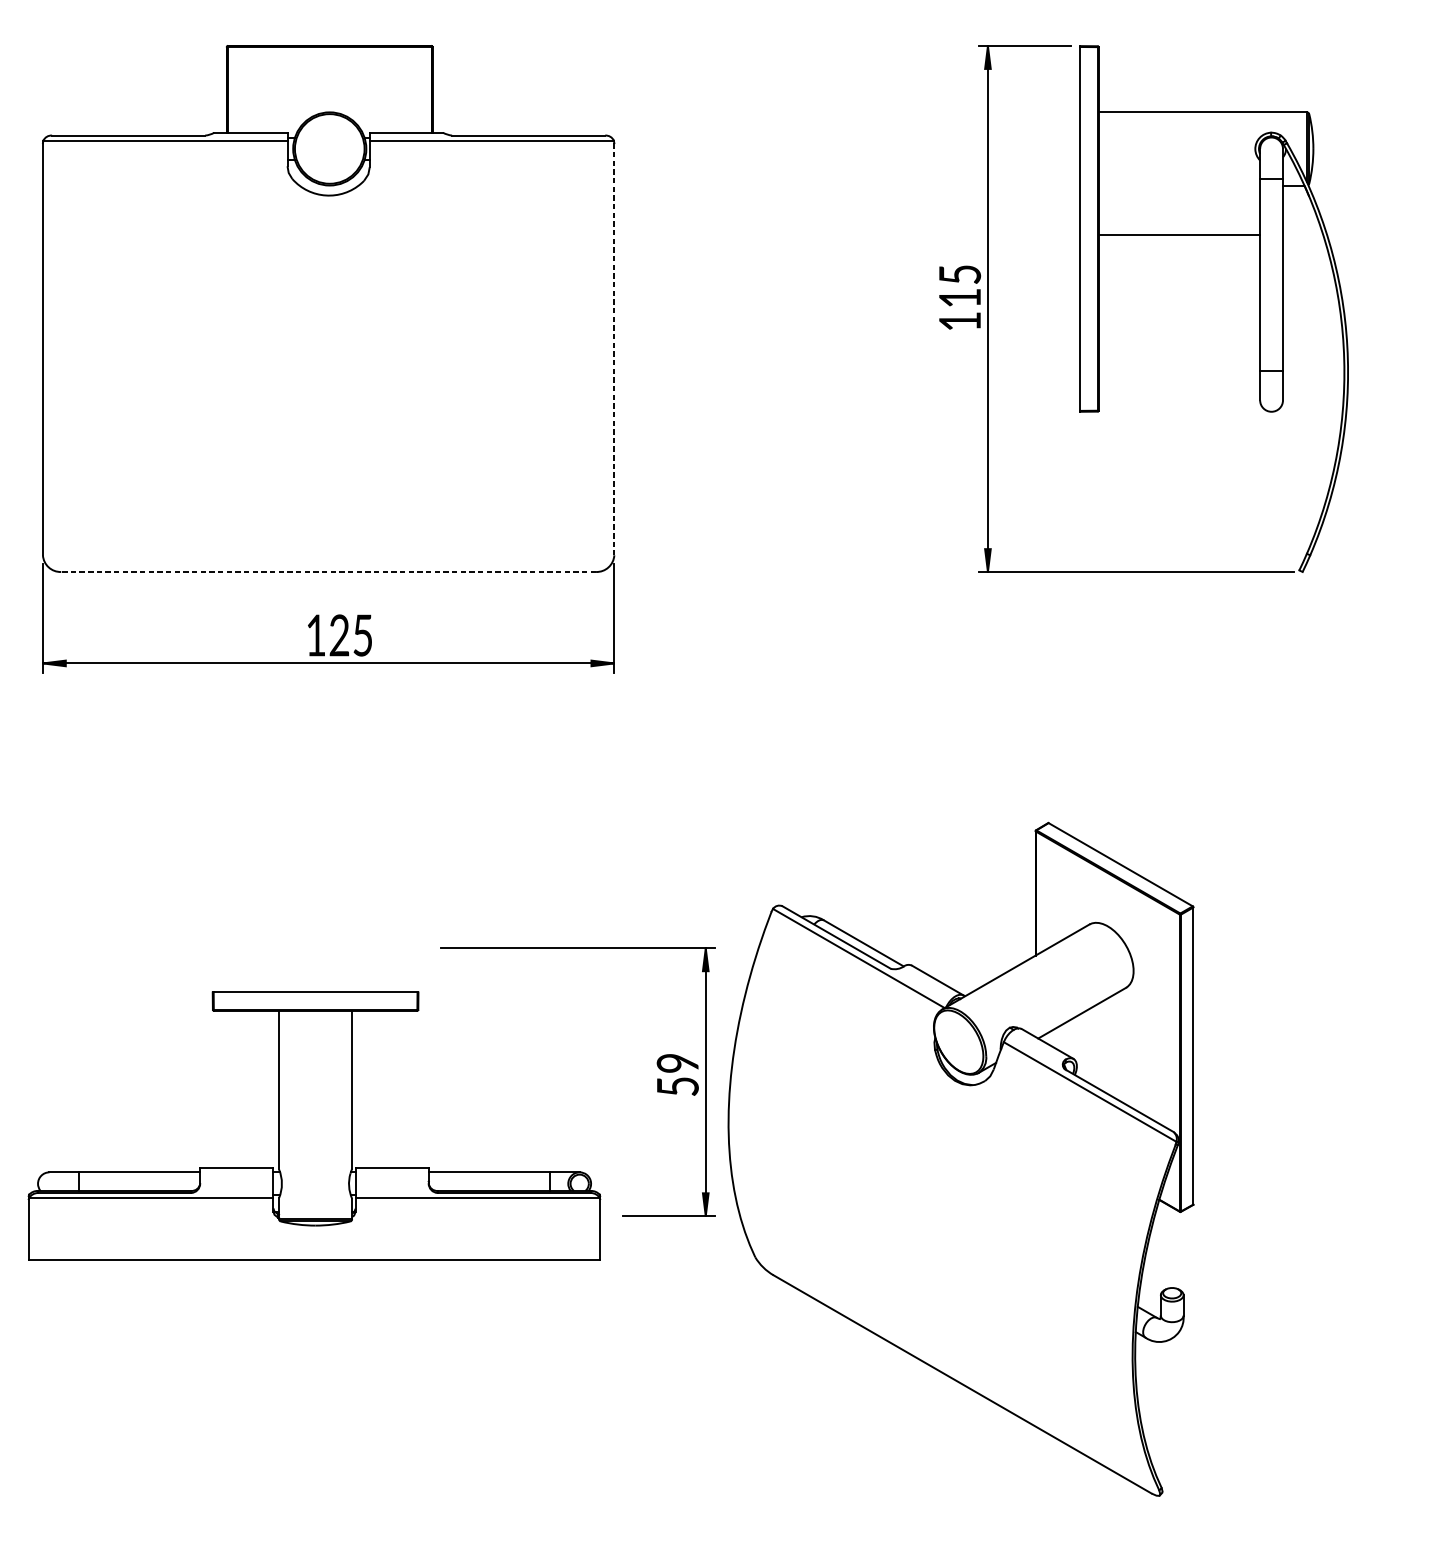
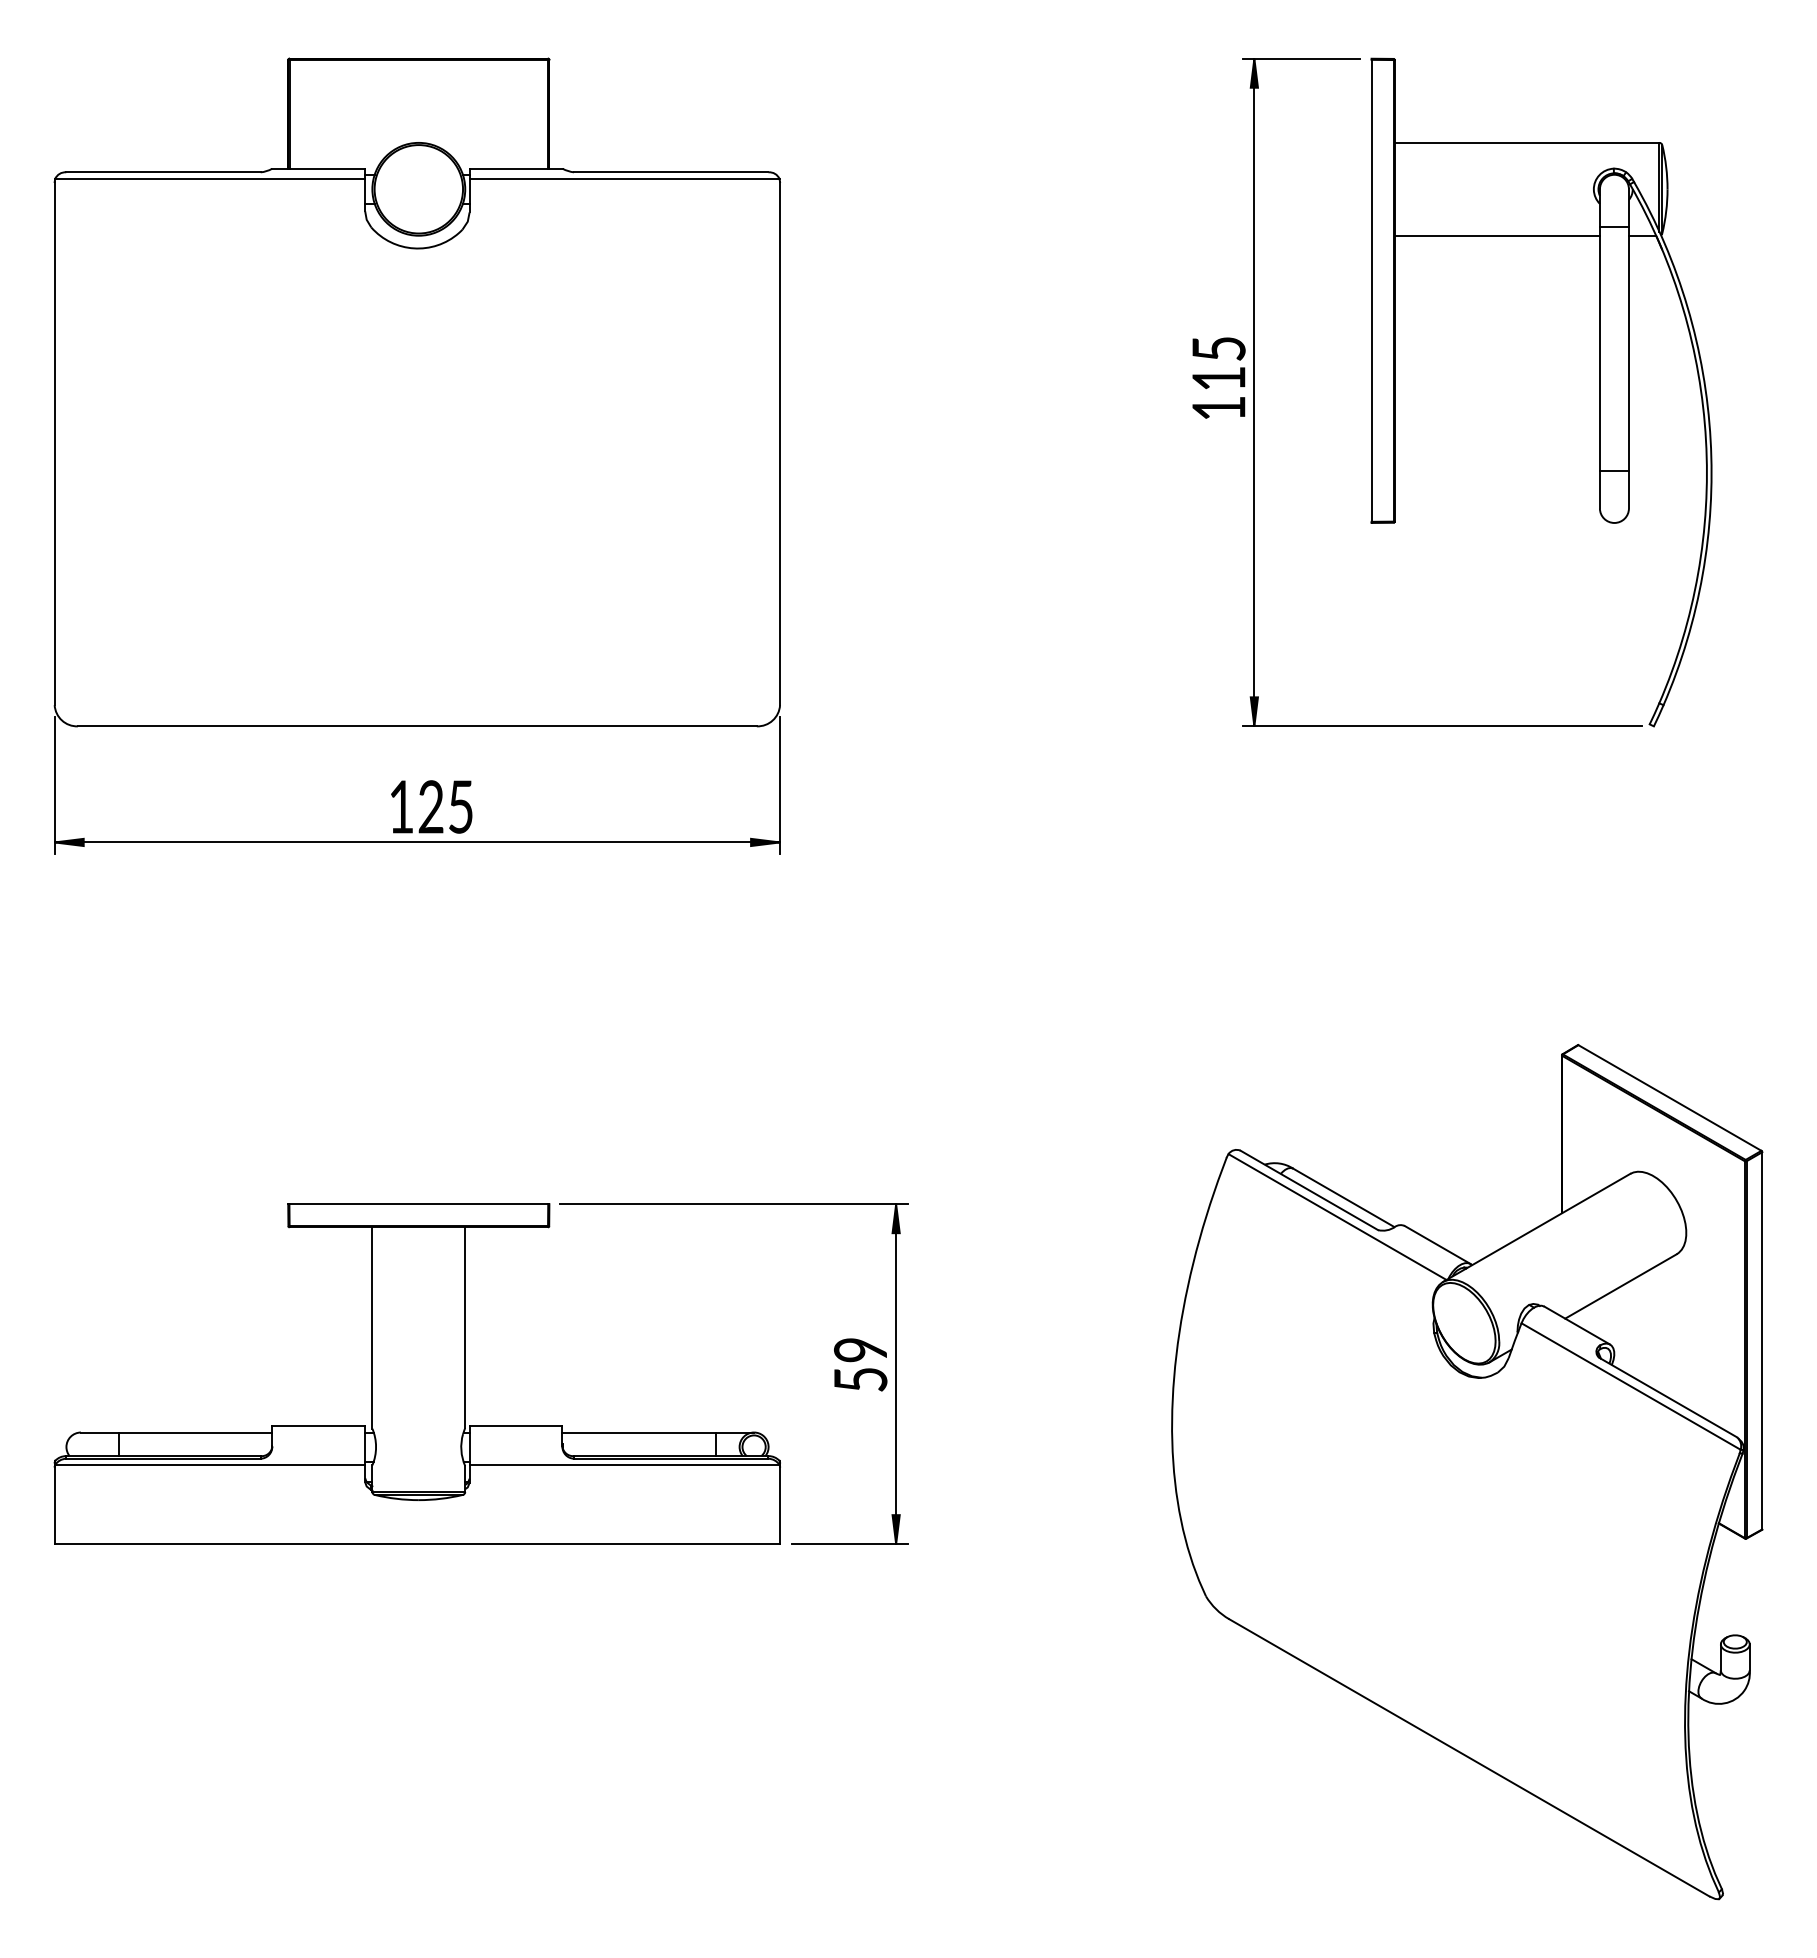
line: (1178, 234) -> (1496, 235), moved
line: (614, 349) -> (780, 443), dashed -> solid
line: (327, 572) -> (416, 726), dashed -> solid
part: (313, 1125) -> (416, 1373), moved
part: (961, 1159) -> (1467, 1472), moved

